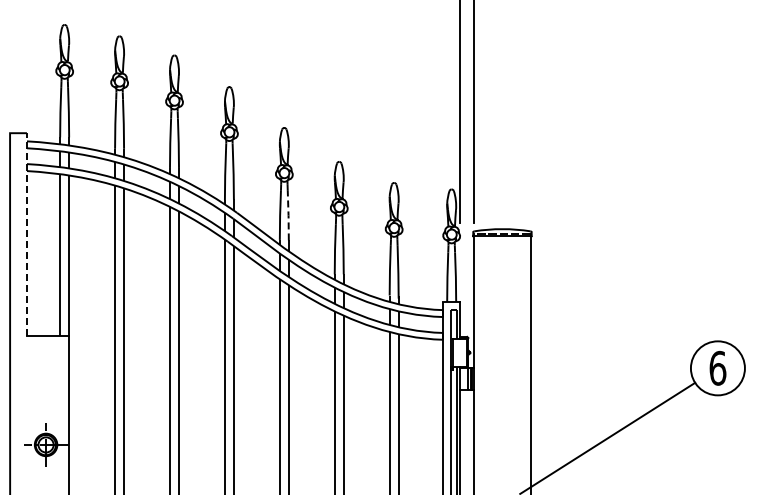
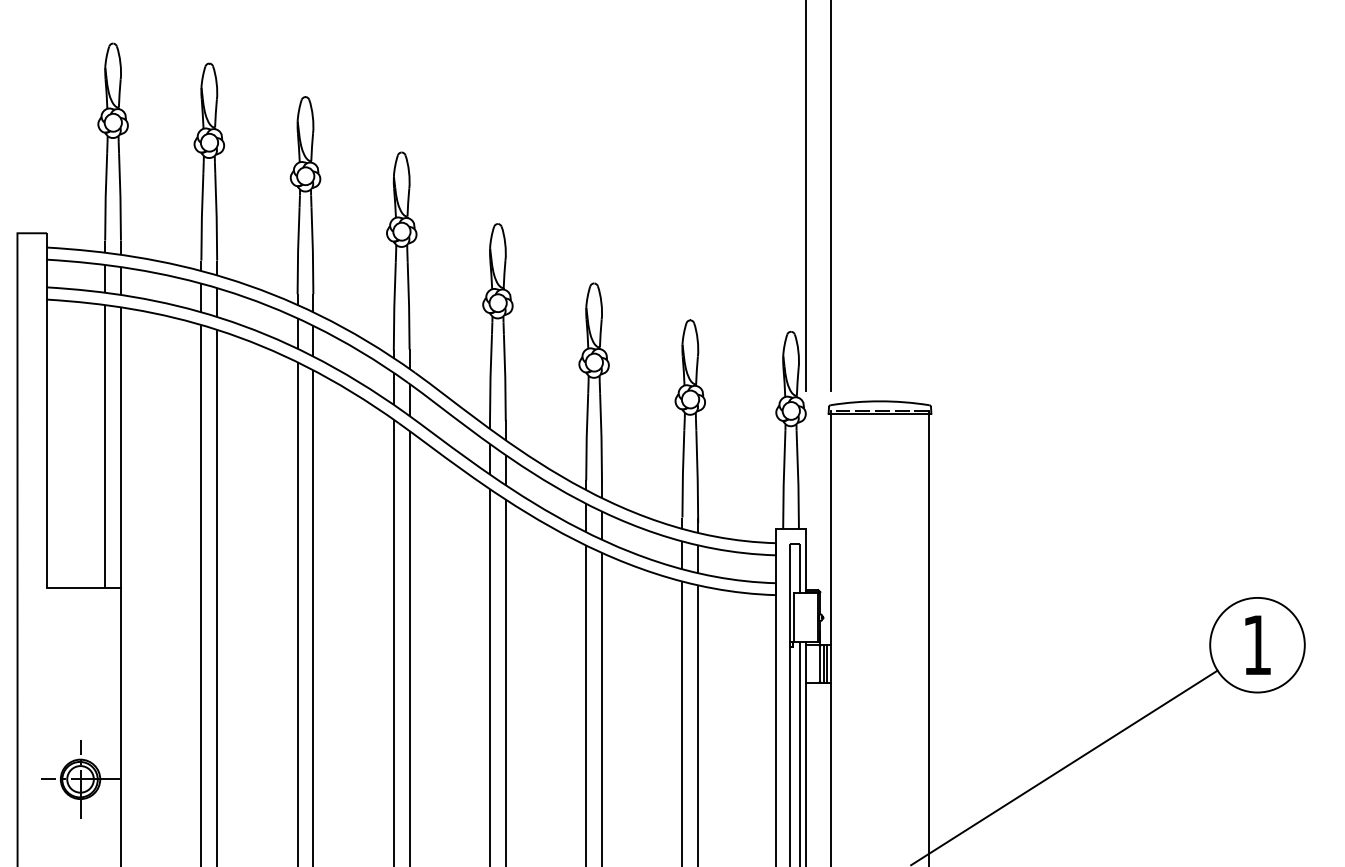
line: (288, 215) -> (505, 377), dashed -> solid
line: (26, 233) -> (46, 408), dashed -> solid
text: (717, 367) -> (1256, 643), 6 -> 1

